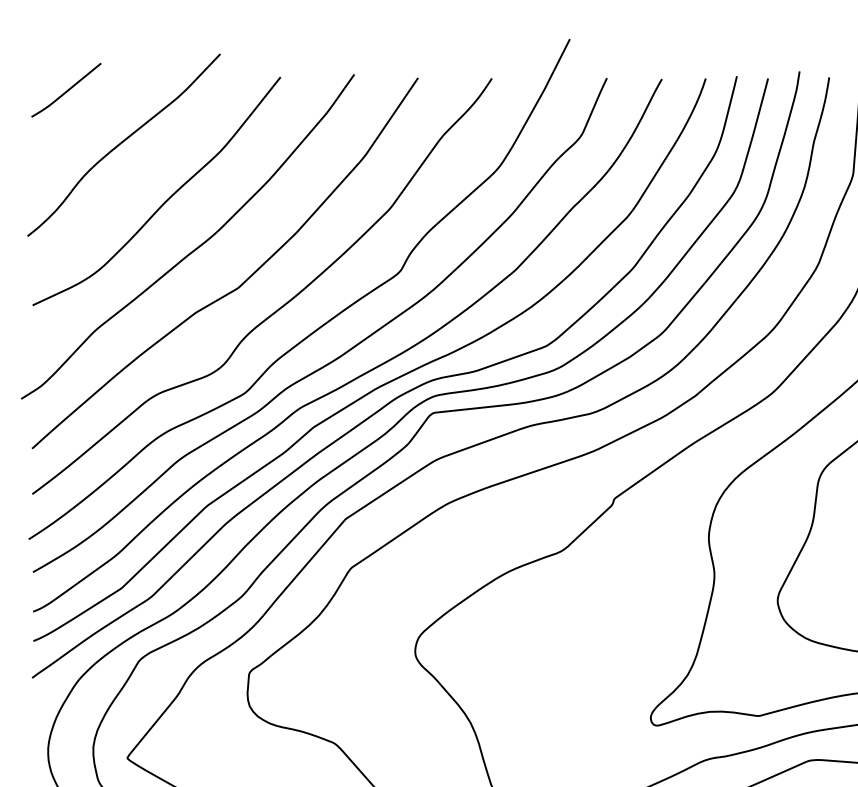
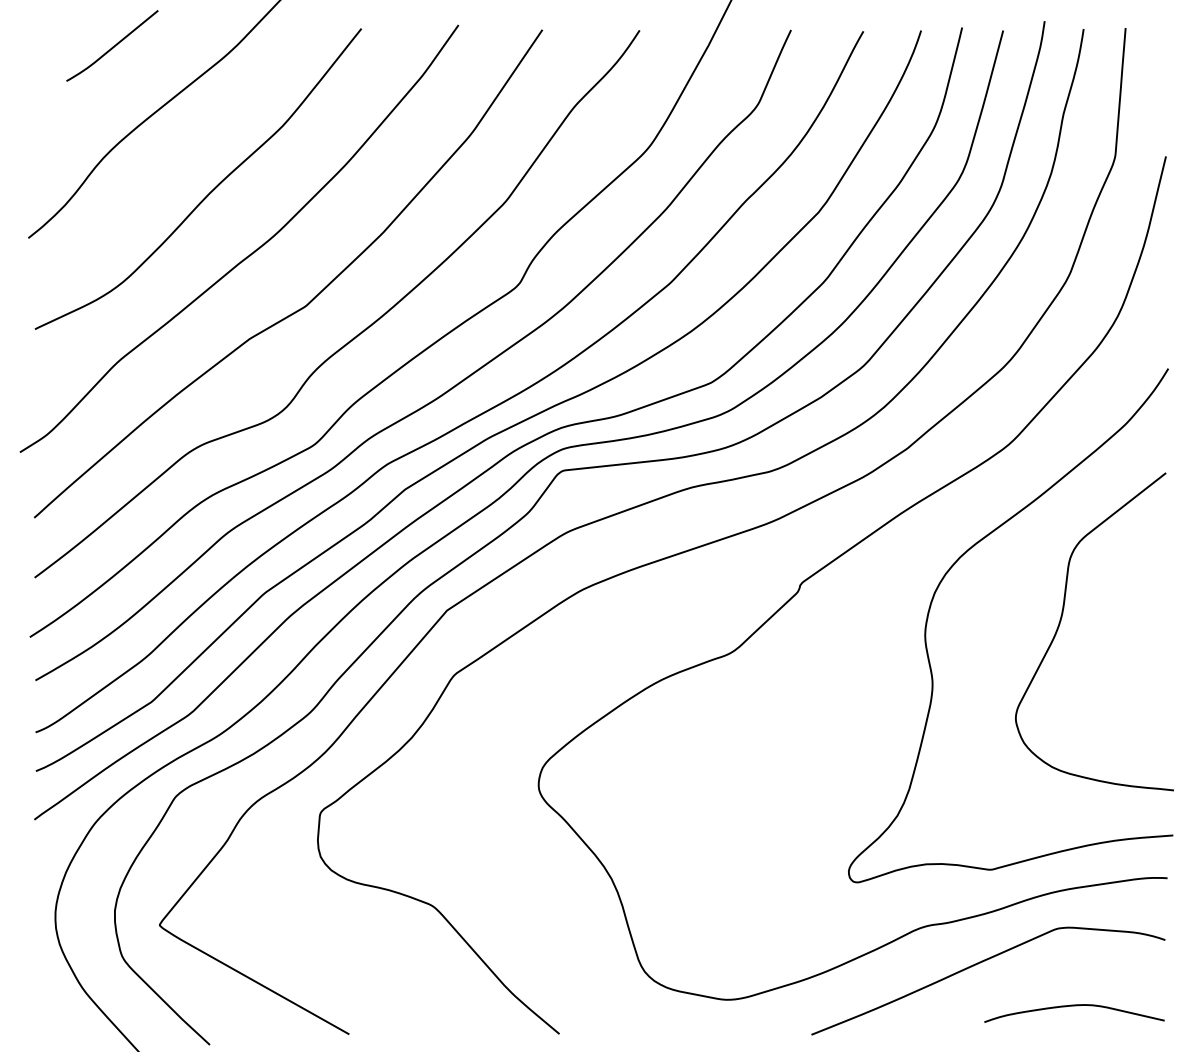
curve: (66, 90) -> (112, 46), moved

